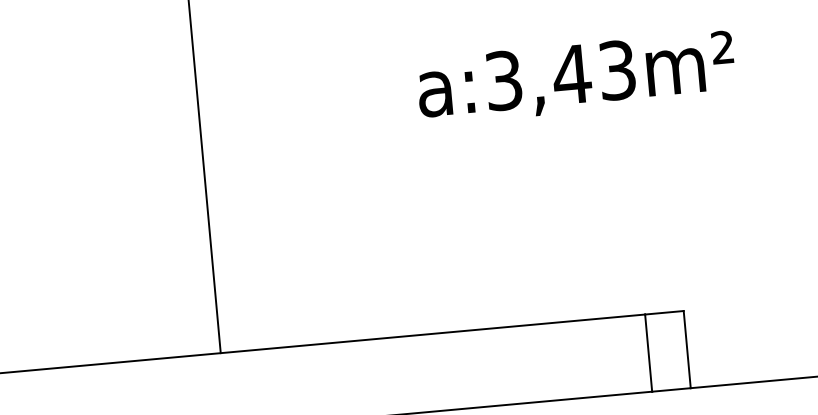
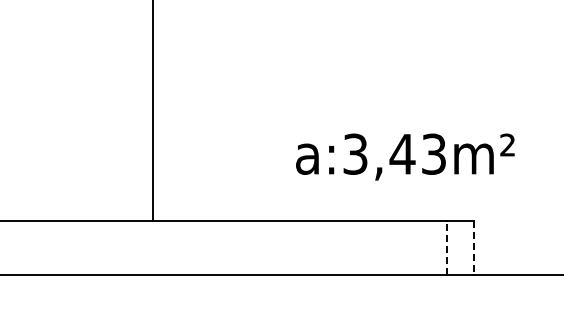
text: (576, 77) -> (405, 156), moved
line: (687, 350) -> (473, 248), solid -> dashed
line: (648, 353) -> (446, 248), solid -> dashed

